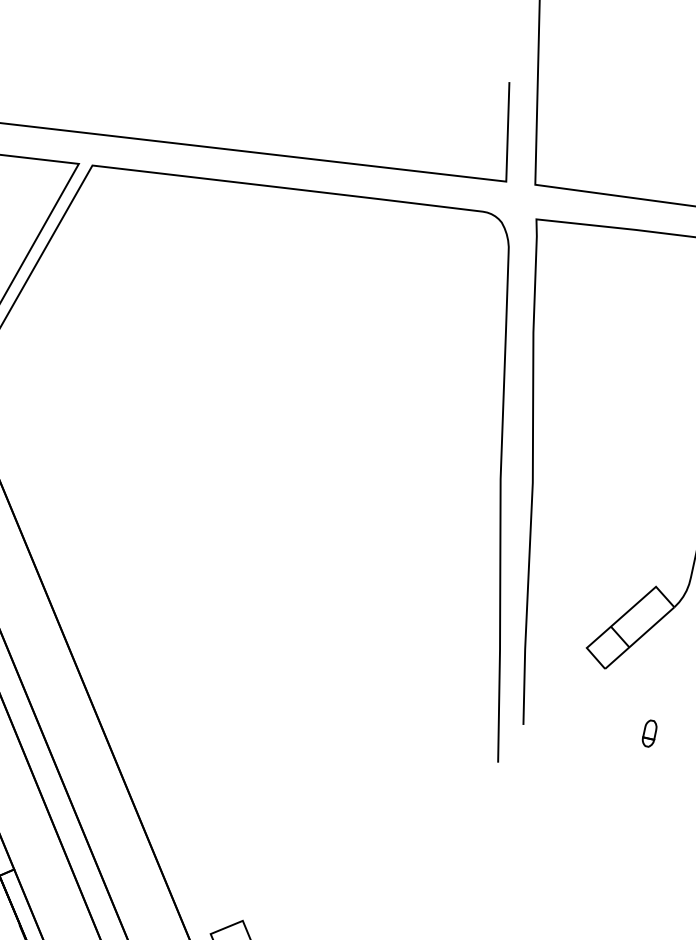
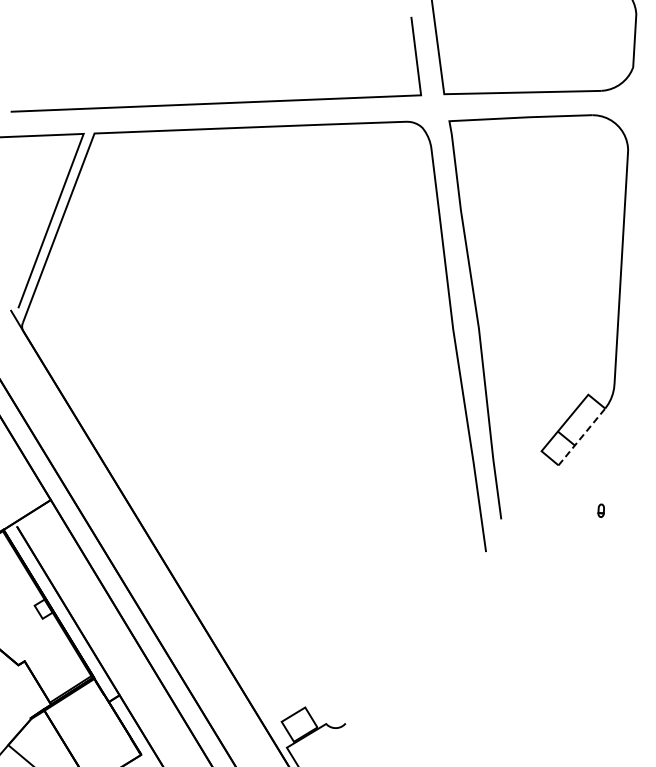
line: (639, 637) -> (581, 436), solid -> dashed
part: (648, 733) -> (600, 510), size x0.6

